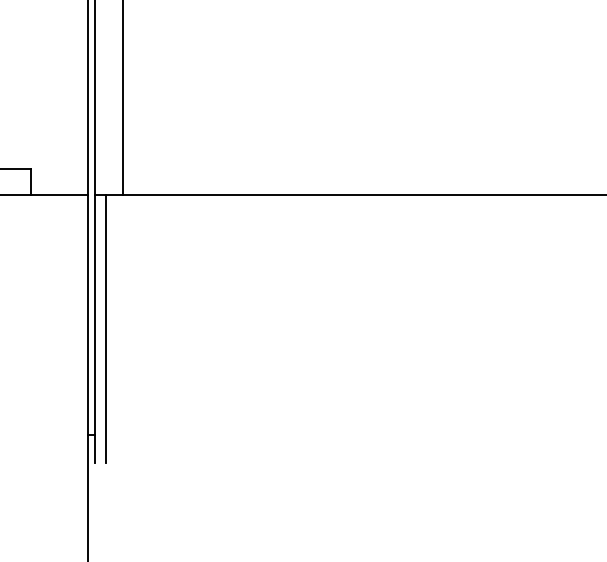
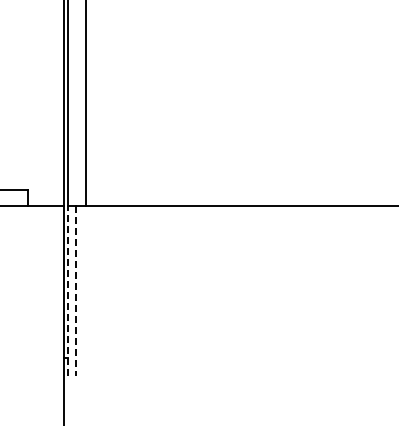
line: (94, 328) -> (68, 291), solid -> dashed
line: (105, 328) -> (75, 291), solid -> dashed

